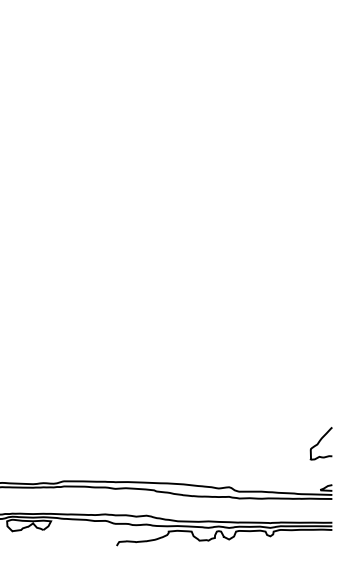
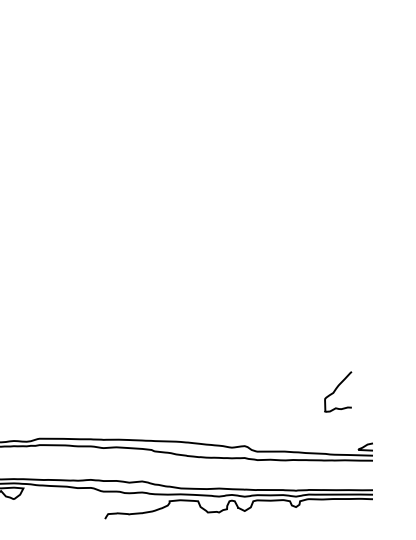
curve: (319, 443) -> (335, 391), moved

